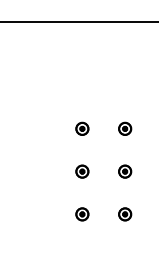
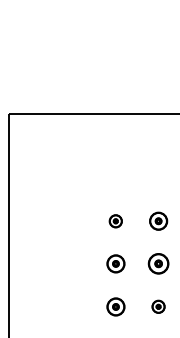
part: (125, 129) -> (158, 221), size x1.4
part: (82, 172) -> (115, 264), size x1.4
part: (125, 172) -> (158, 264), size x1.6
part: (82, 214) -> (115, 306), size x1.4

